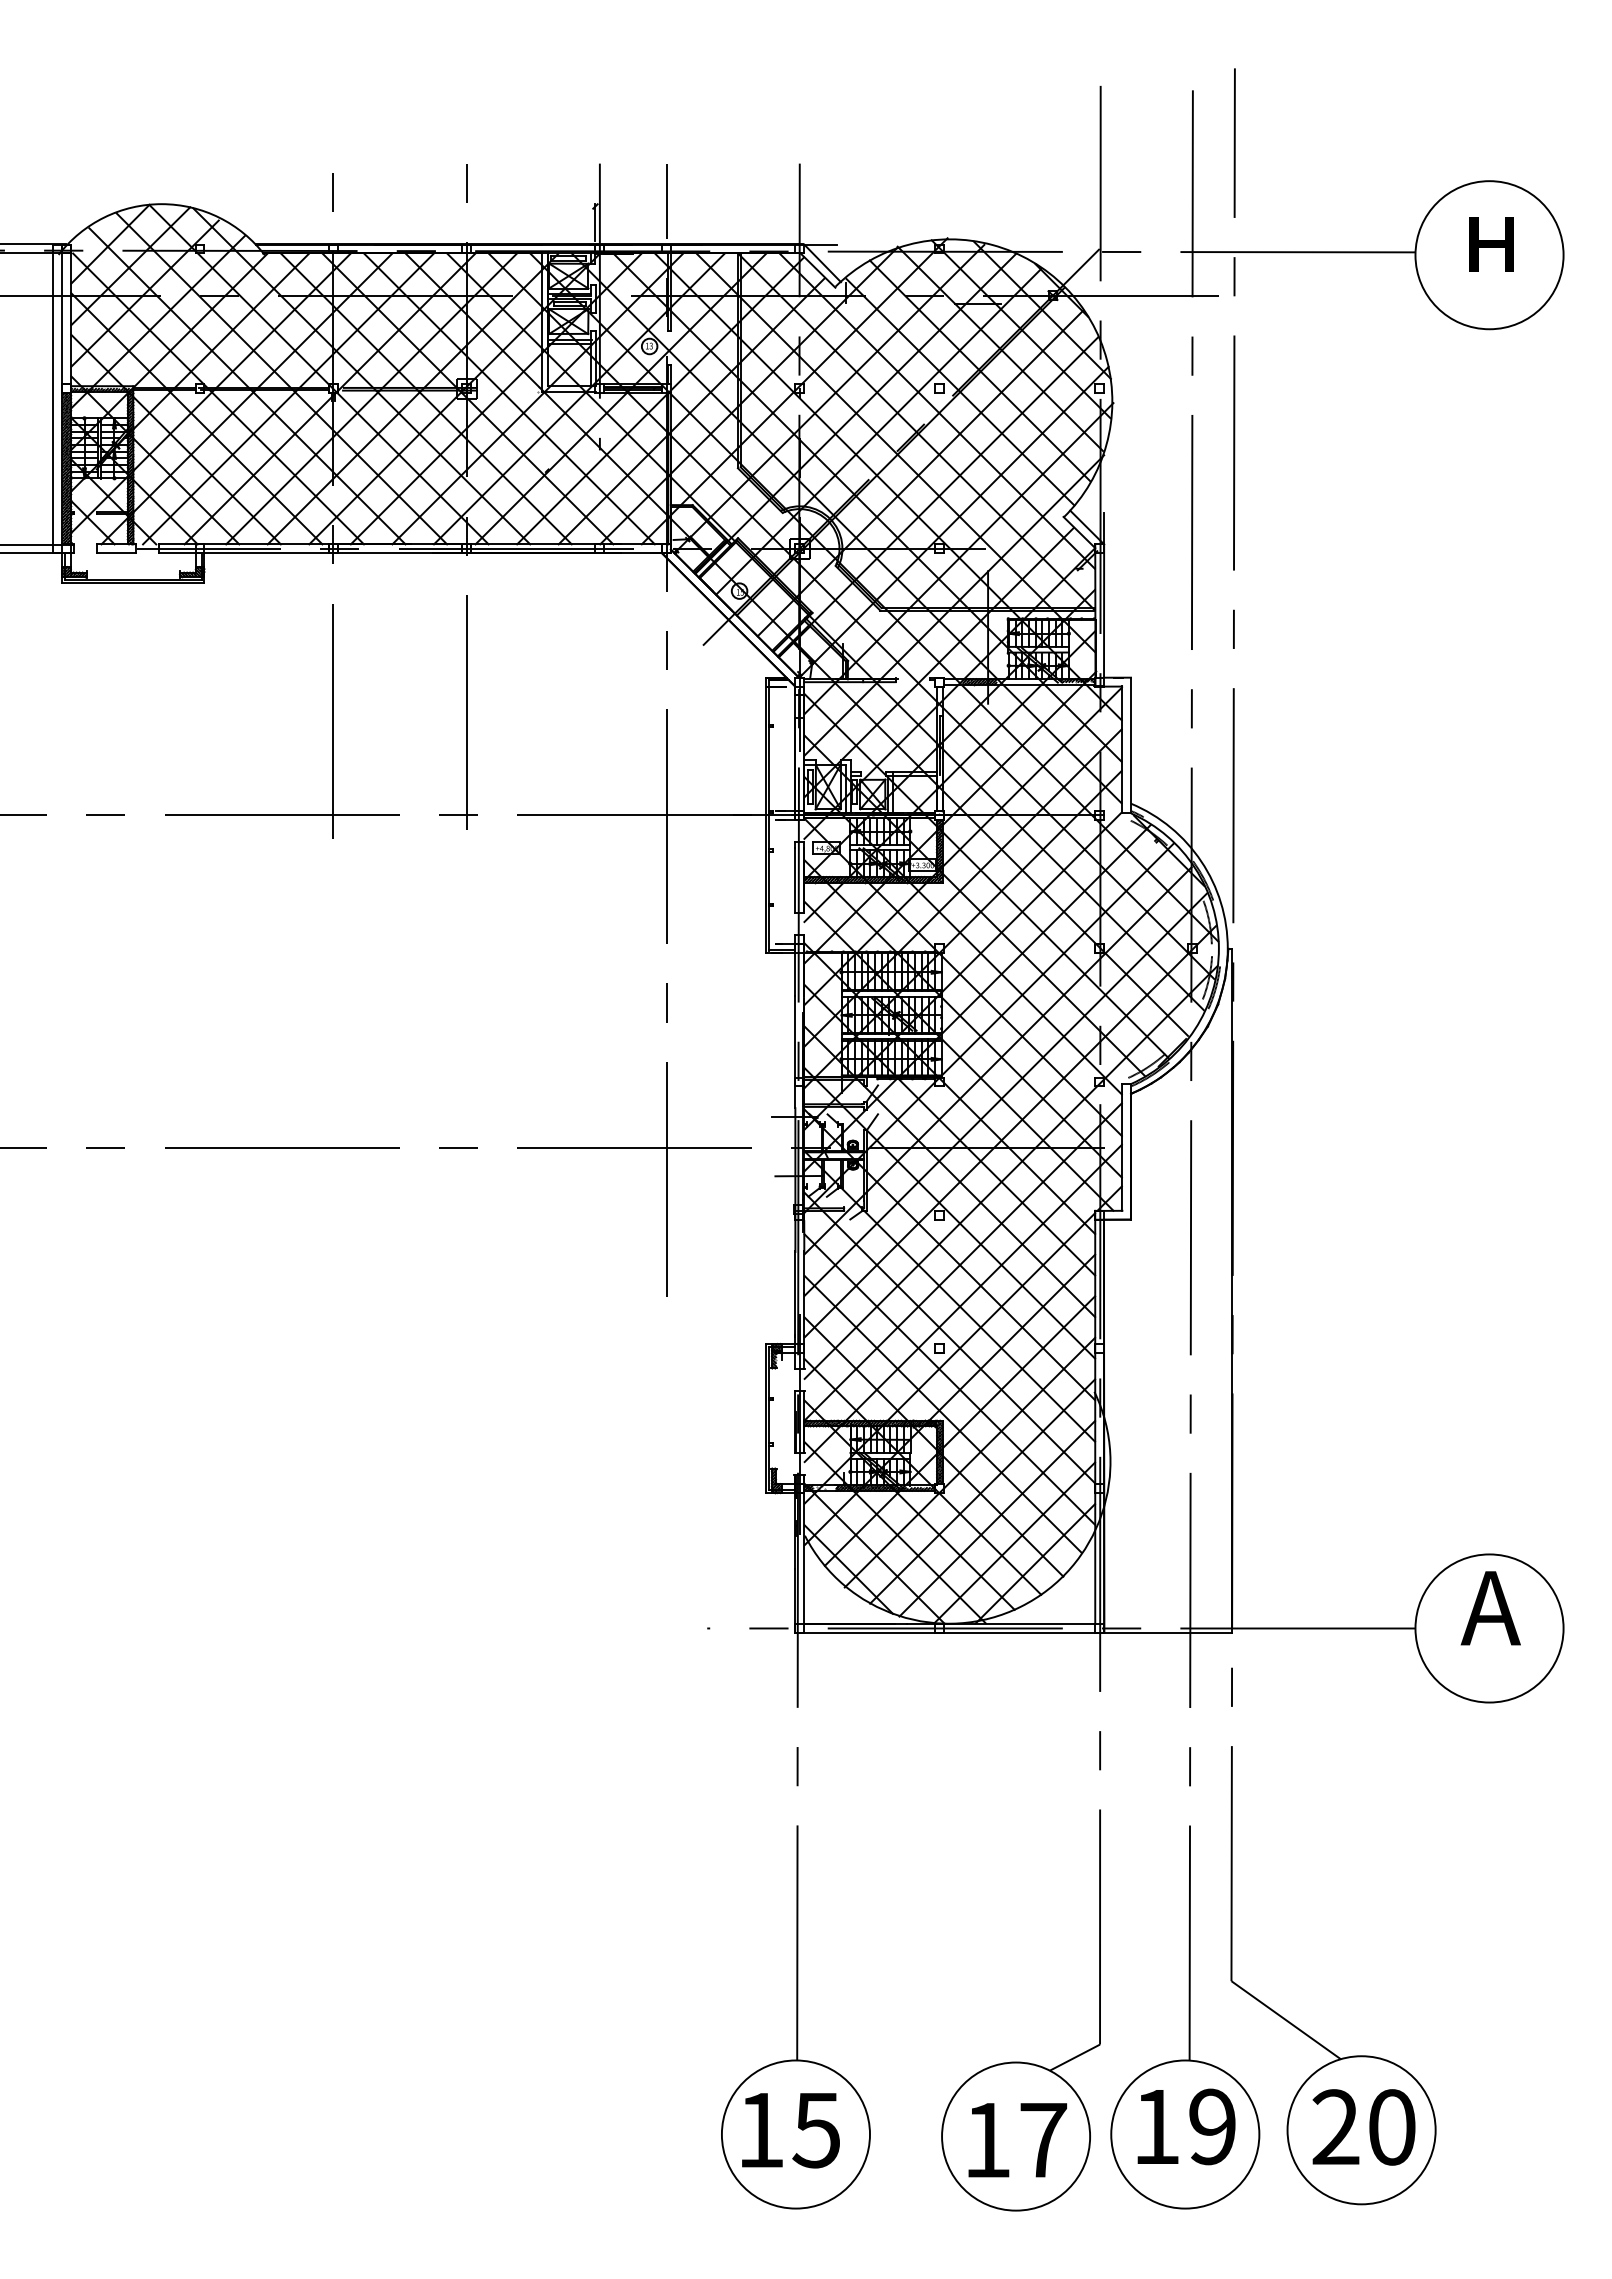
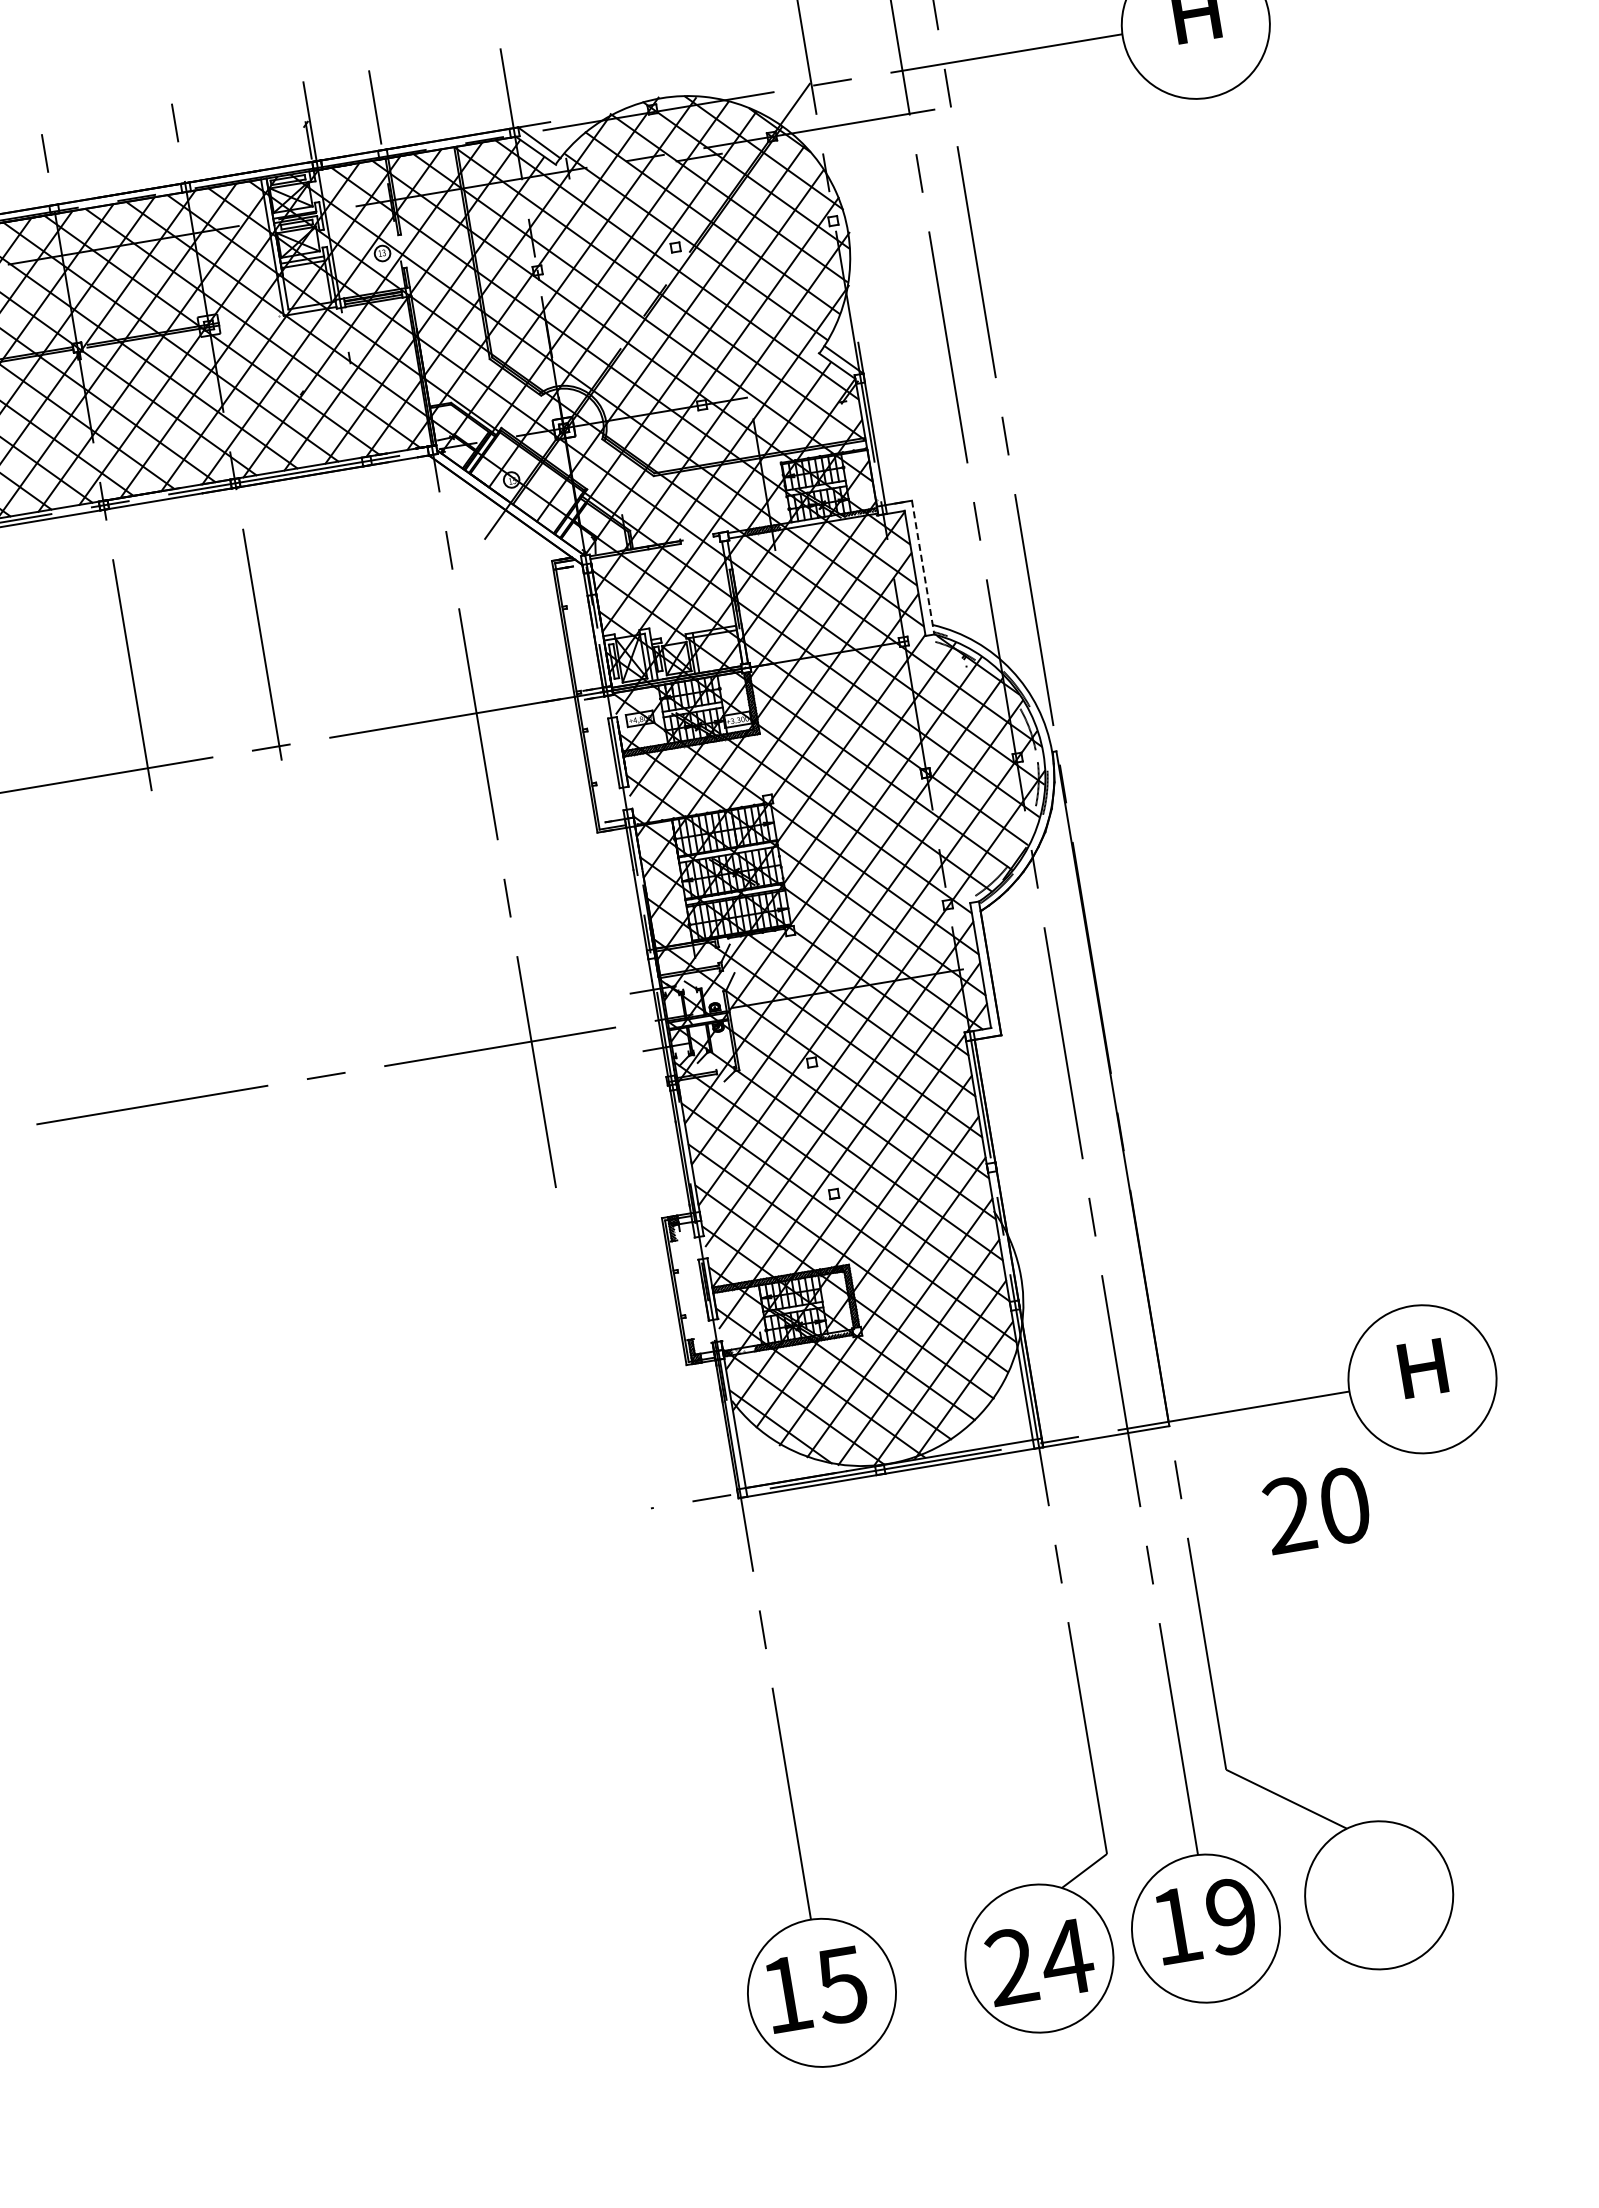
line: (1130, 745) -> (922, 567), solid -> dashed
text: (1490, 1608) -> (1420, 1359), А -> н
text: (1363, 2127) -> (1316, 1510), moved
text: (1016, 2139) -> (1040, 1961), 17 -> 24

